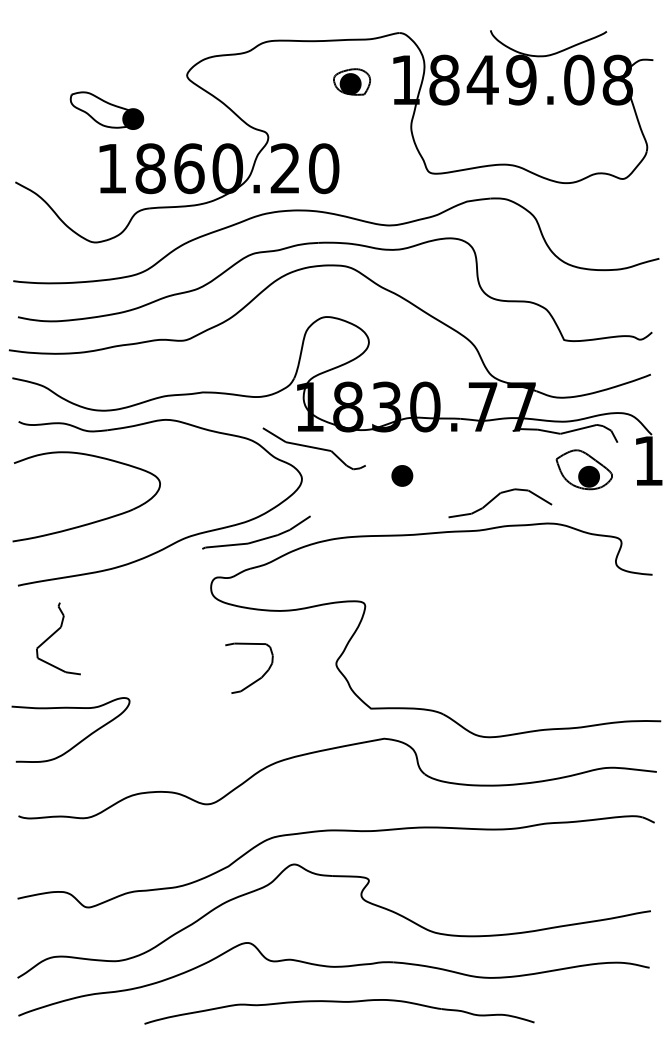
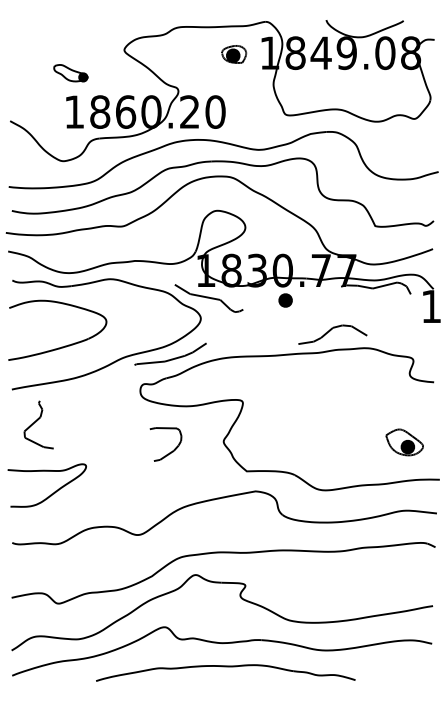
part: (106, 110) -> (70, 73), size x0.7
part: (583, 469) -> (404, 442), moved
part: (402, 475) -> (285, 300), moved

